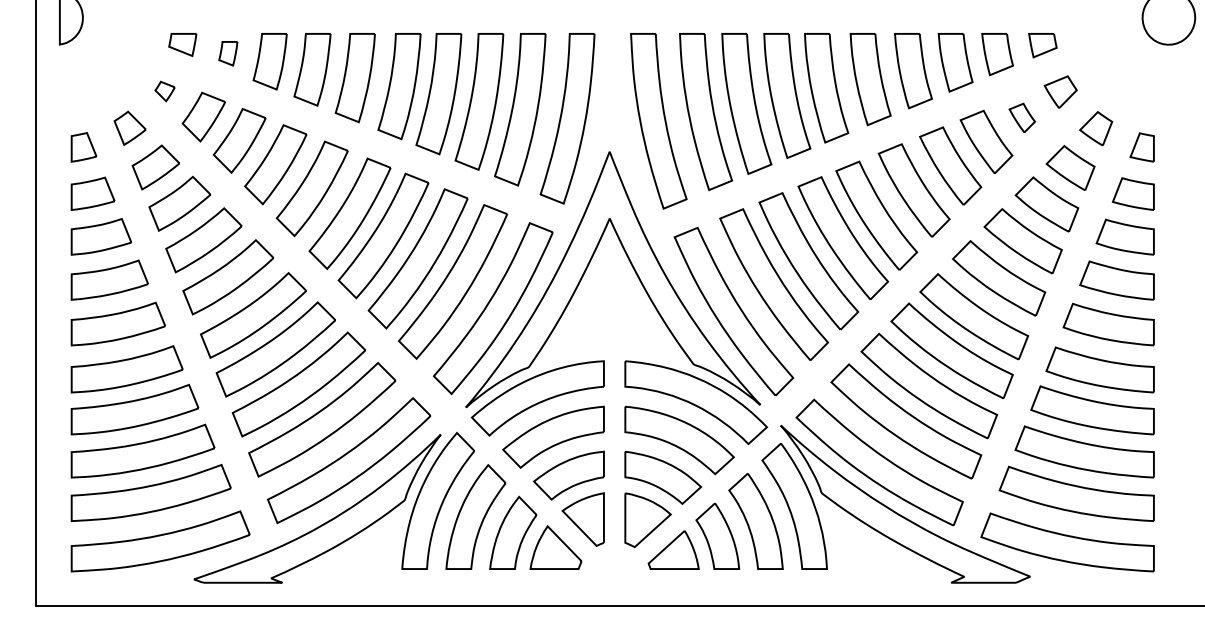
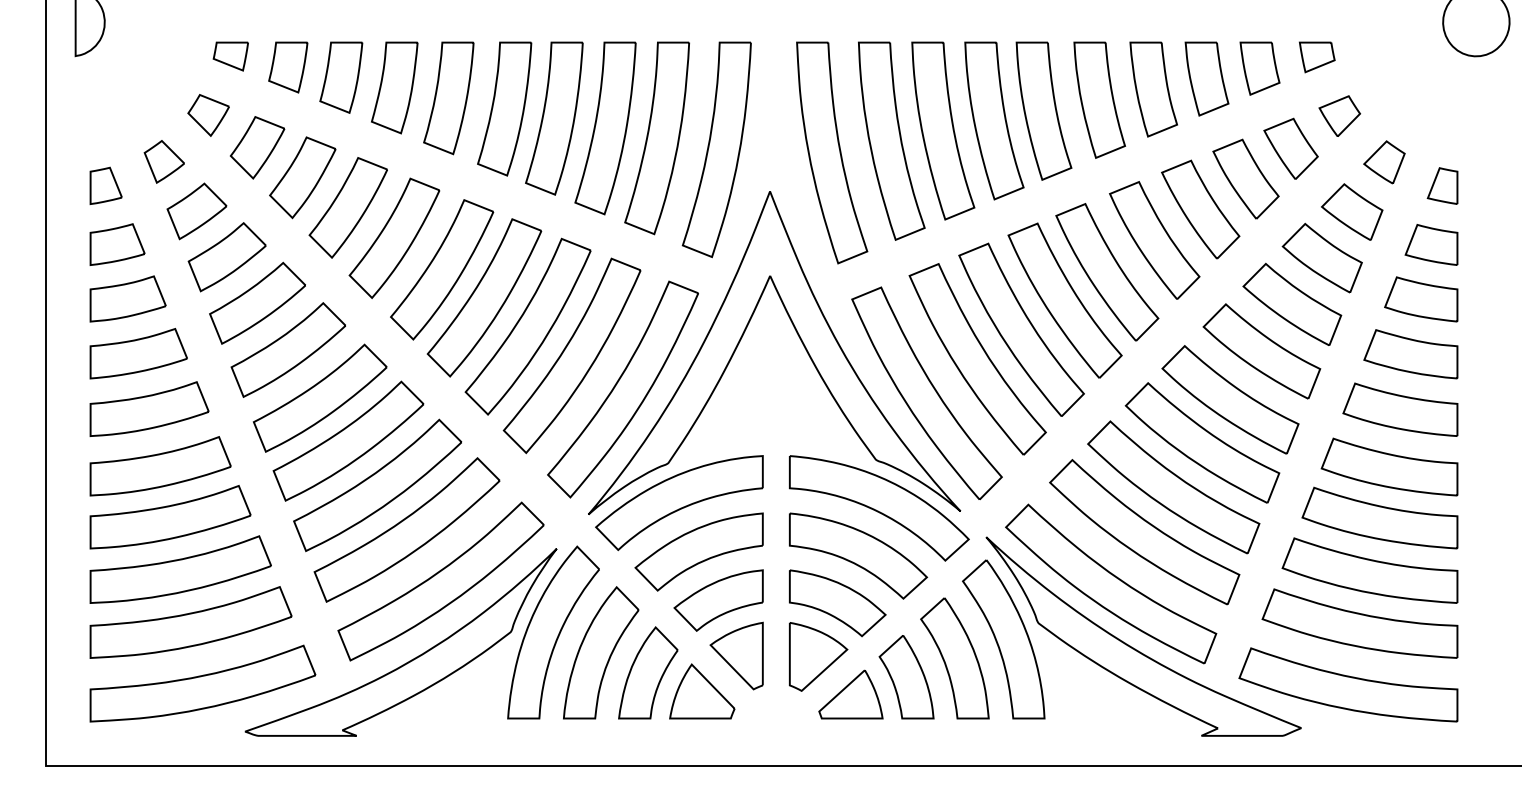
part: (228, 53) -> (288, 67), size x1.67
part: (164, 91) -> (207, 115), size x1.67
part: (1022, 117) -> (1291, 148), size x1.67

